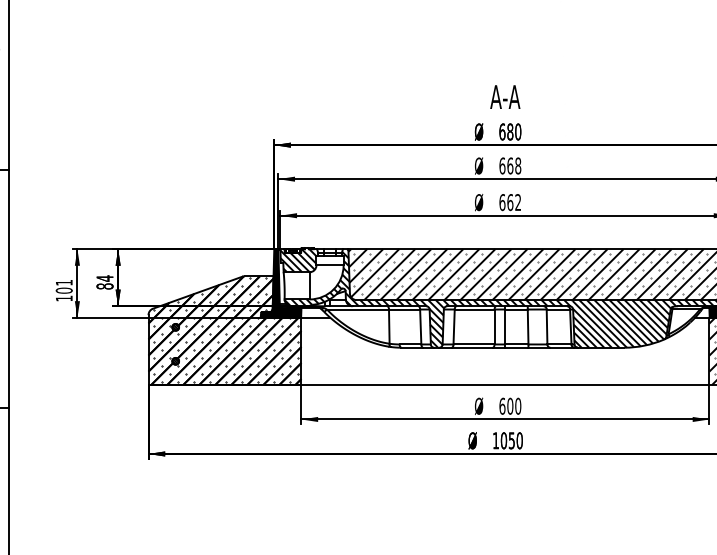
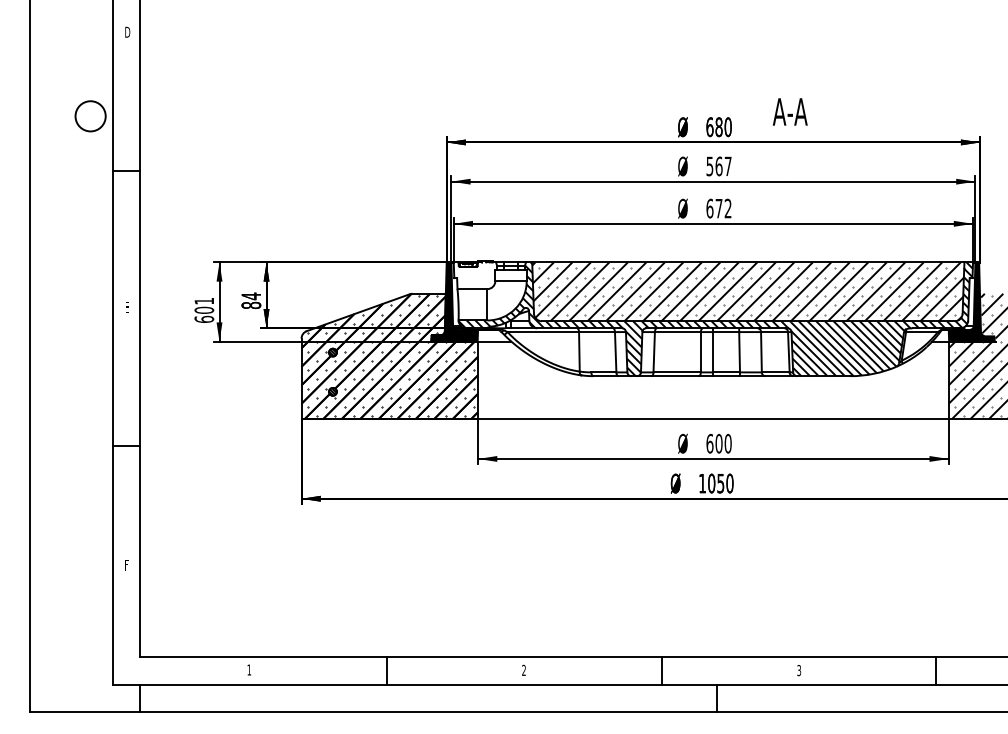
text: (504, 96) -> (789, 111), moved
text: (509, 166) -> (718, 166), 668 -> 567
text: (509, 202) -> (718, 208), 662 -> 672
hatch: (298, 260) -> (474, 275), removed
text: (64, 297) -> (204, 318), 101 -> 601

